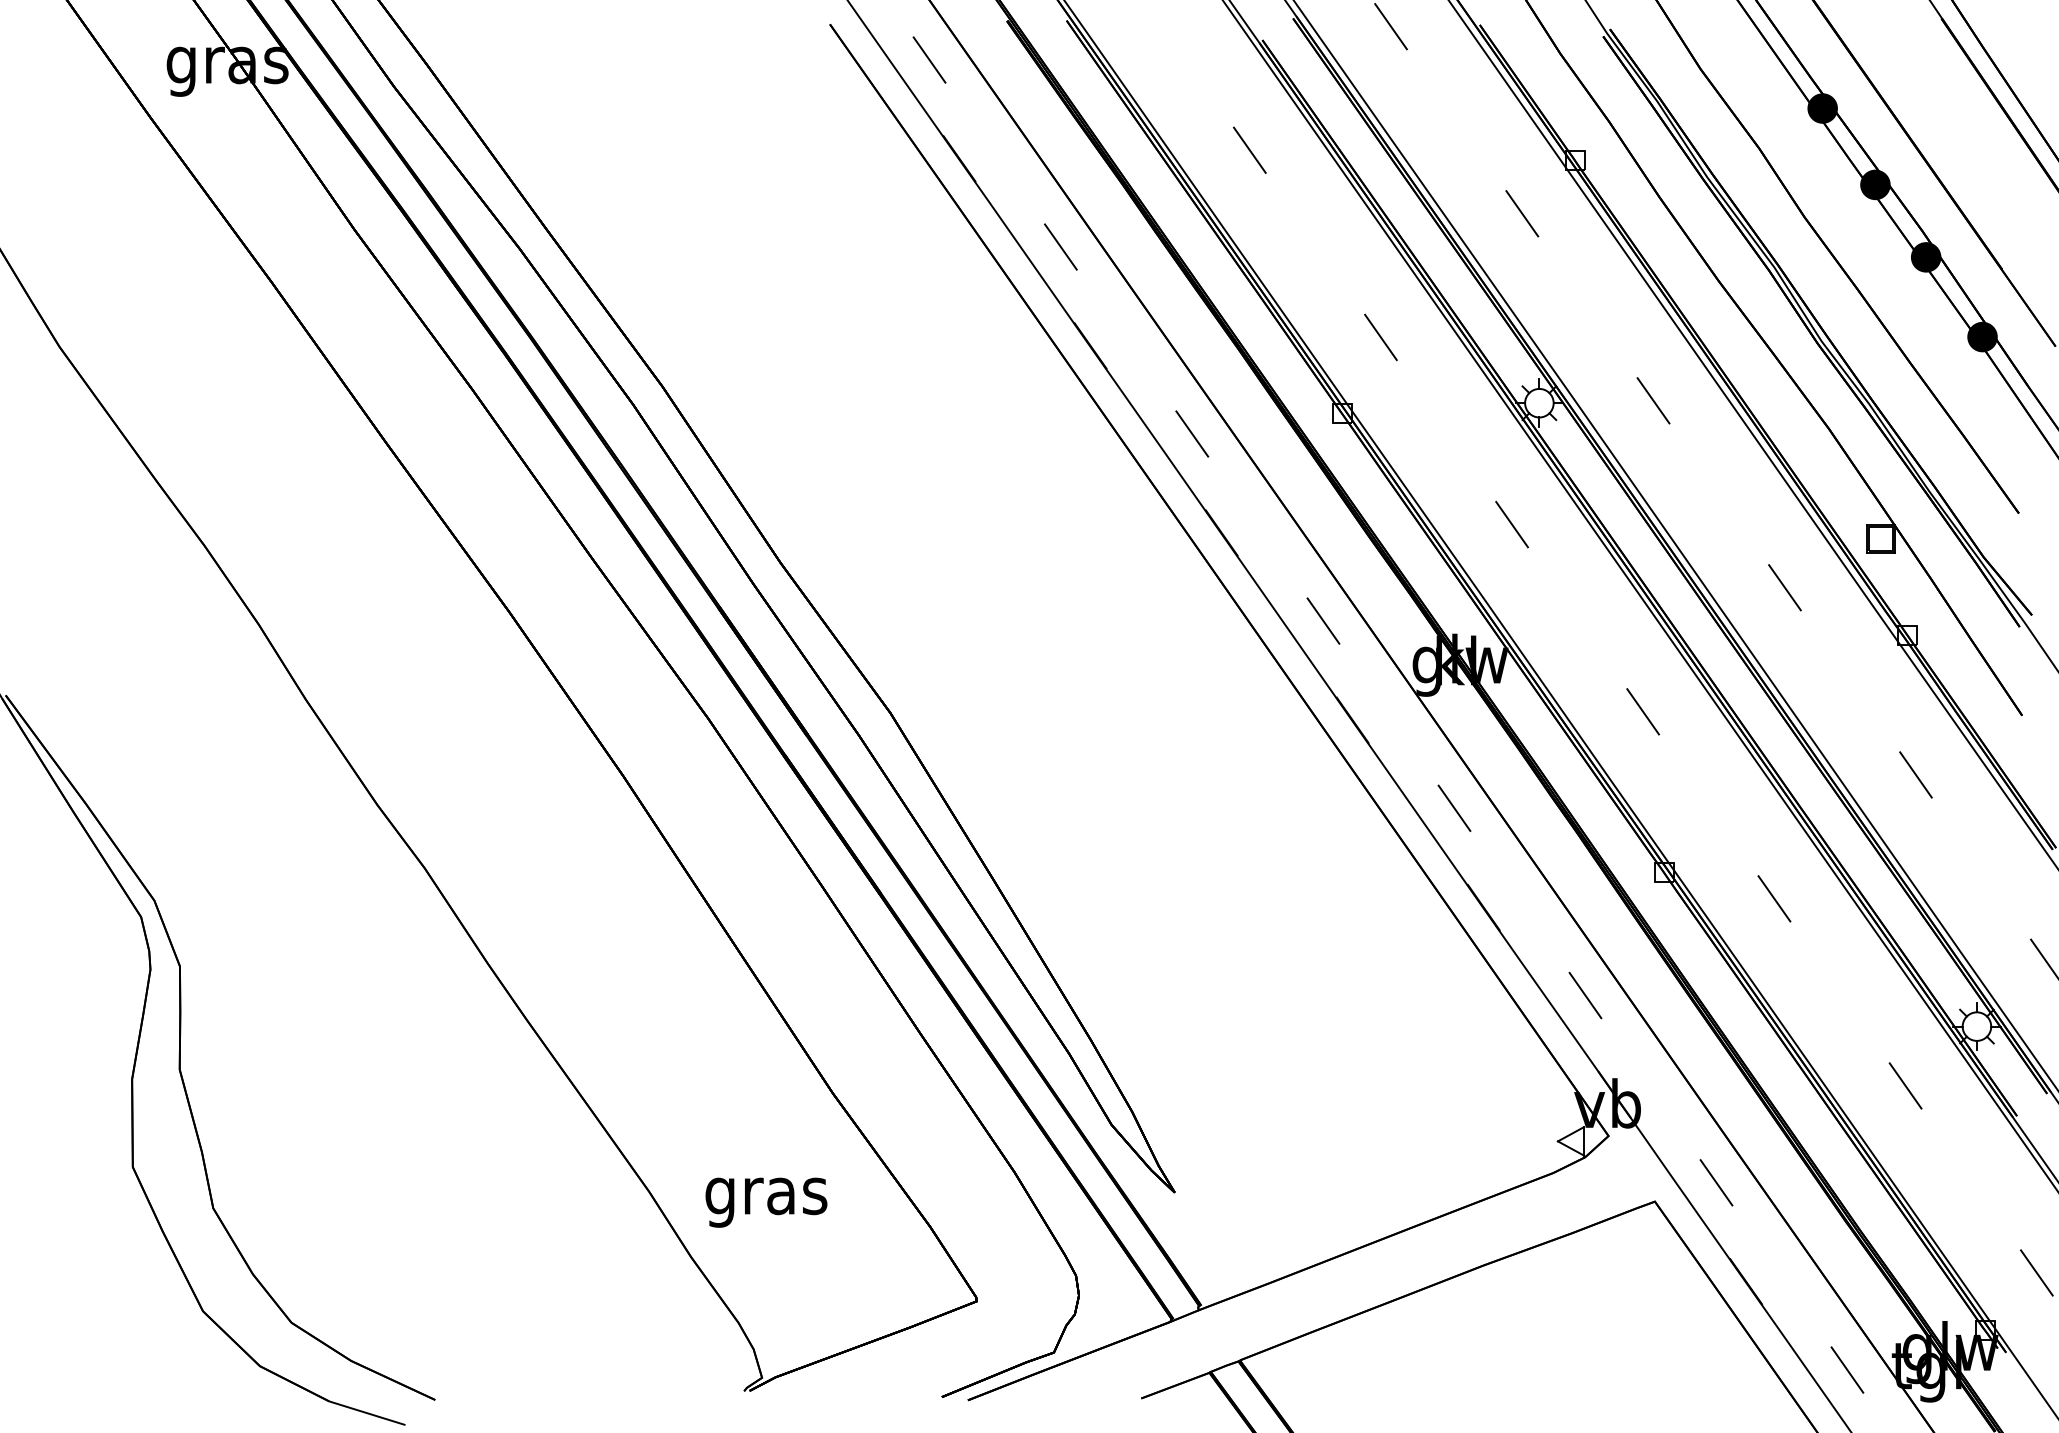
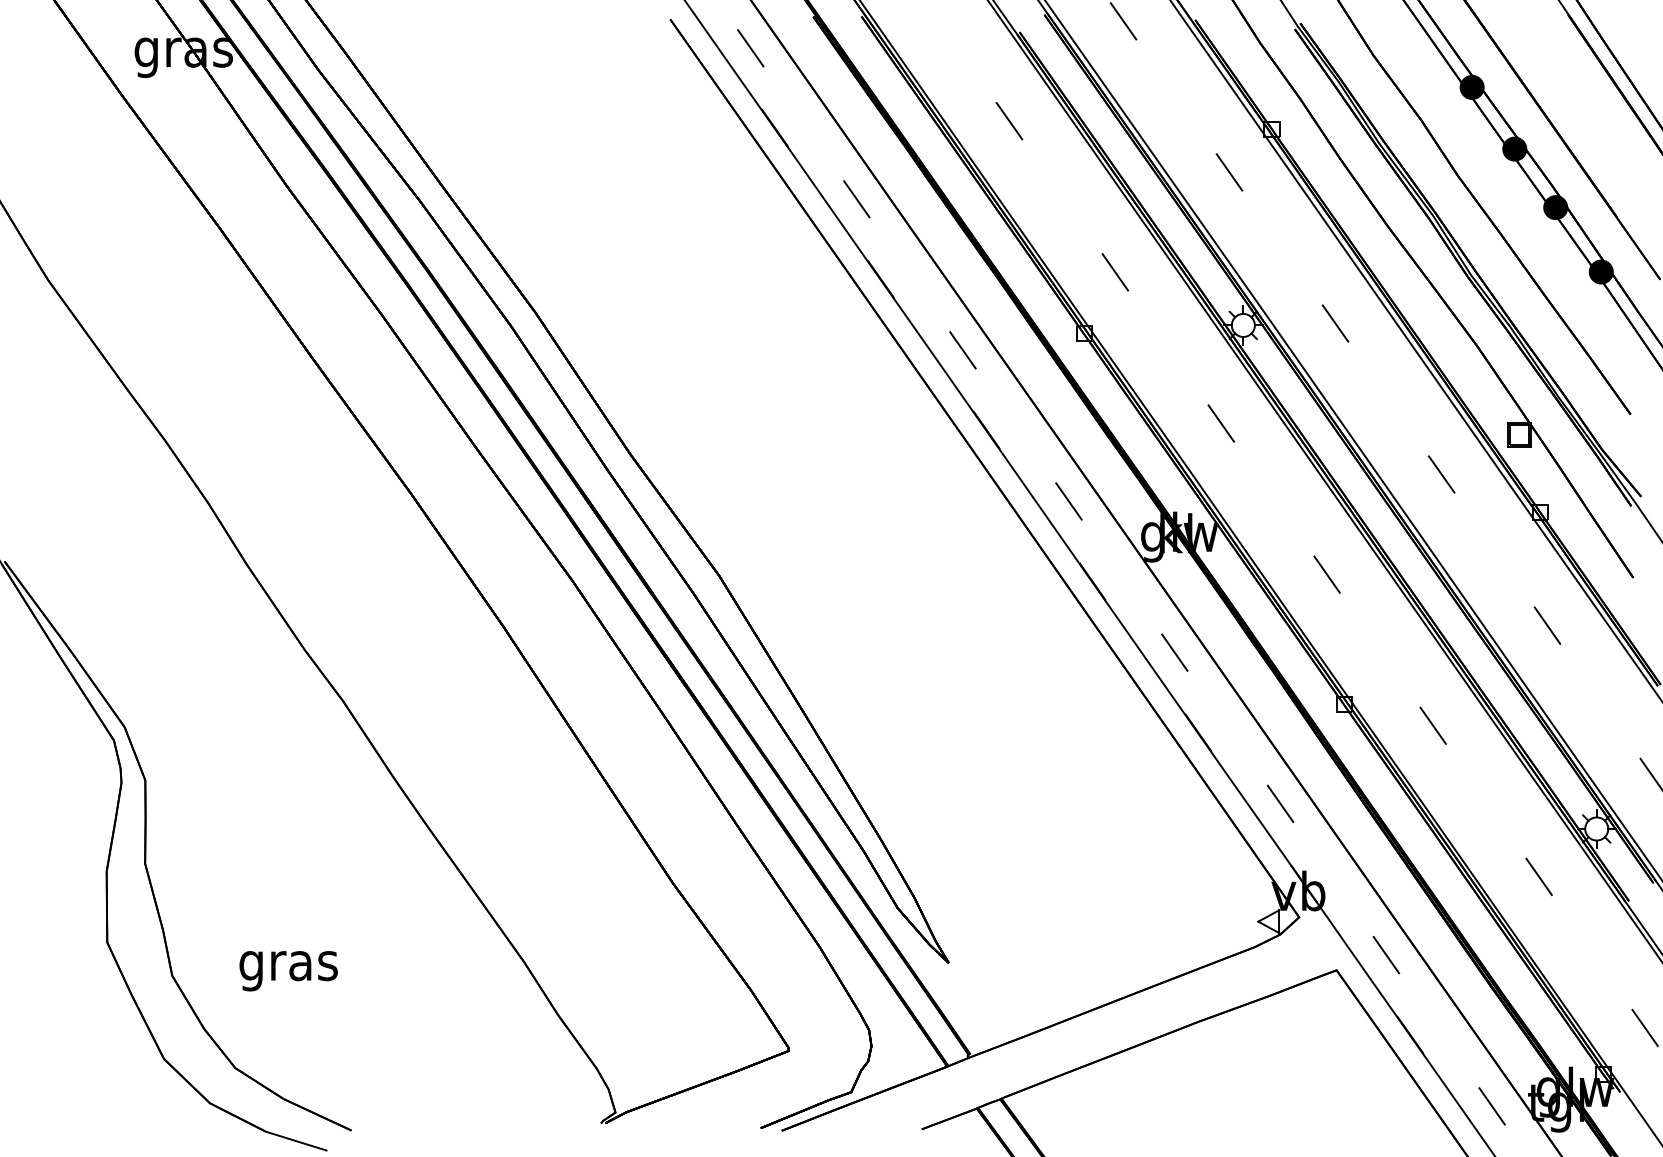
text: (766, 1202) -> (288, 971), moved

